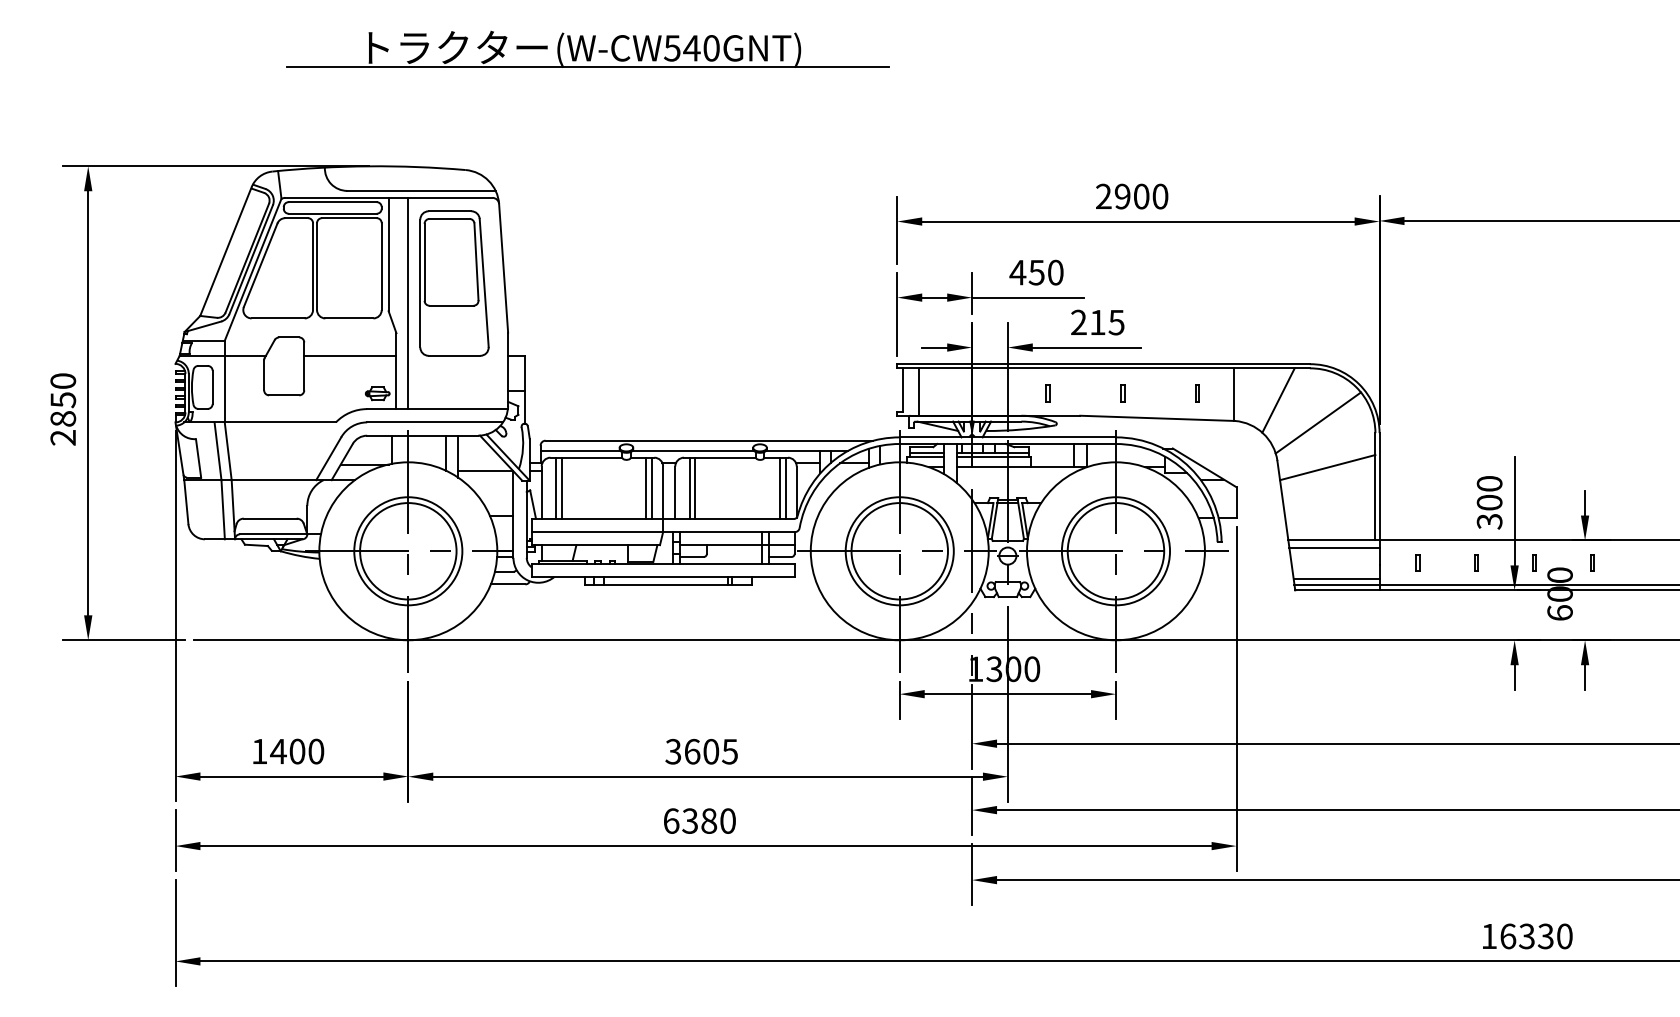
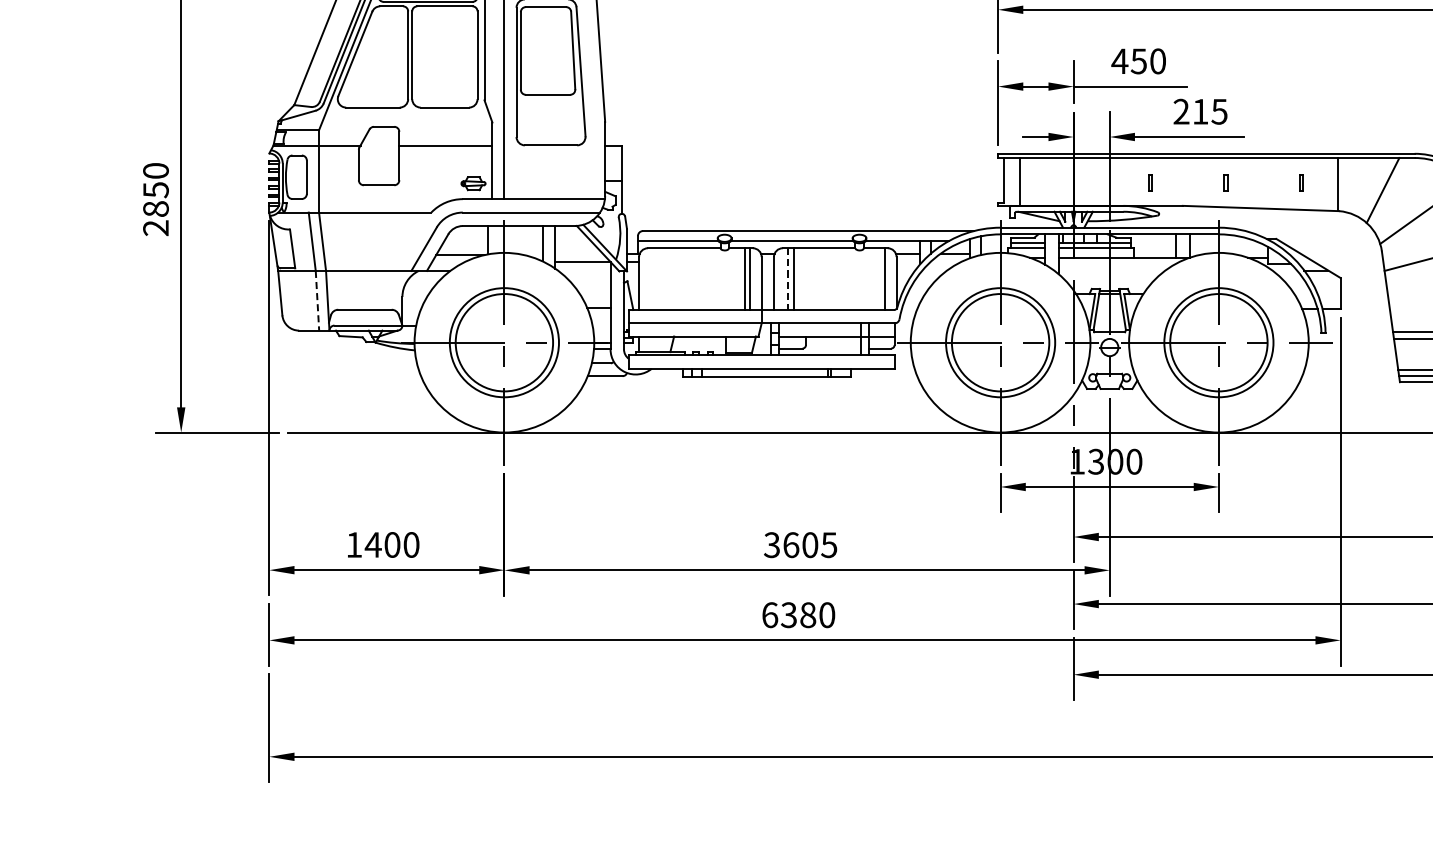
line: (556, 487) -> (654, 278), removed
line: (561, 487) -> (659, 278), removed
line: (779, 487) -> (879, 278), removed
line: (689, 488) -> (788, 279), solid -> dashed
line: (223, 509) -> (317, 300), solid -> dashed

